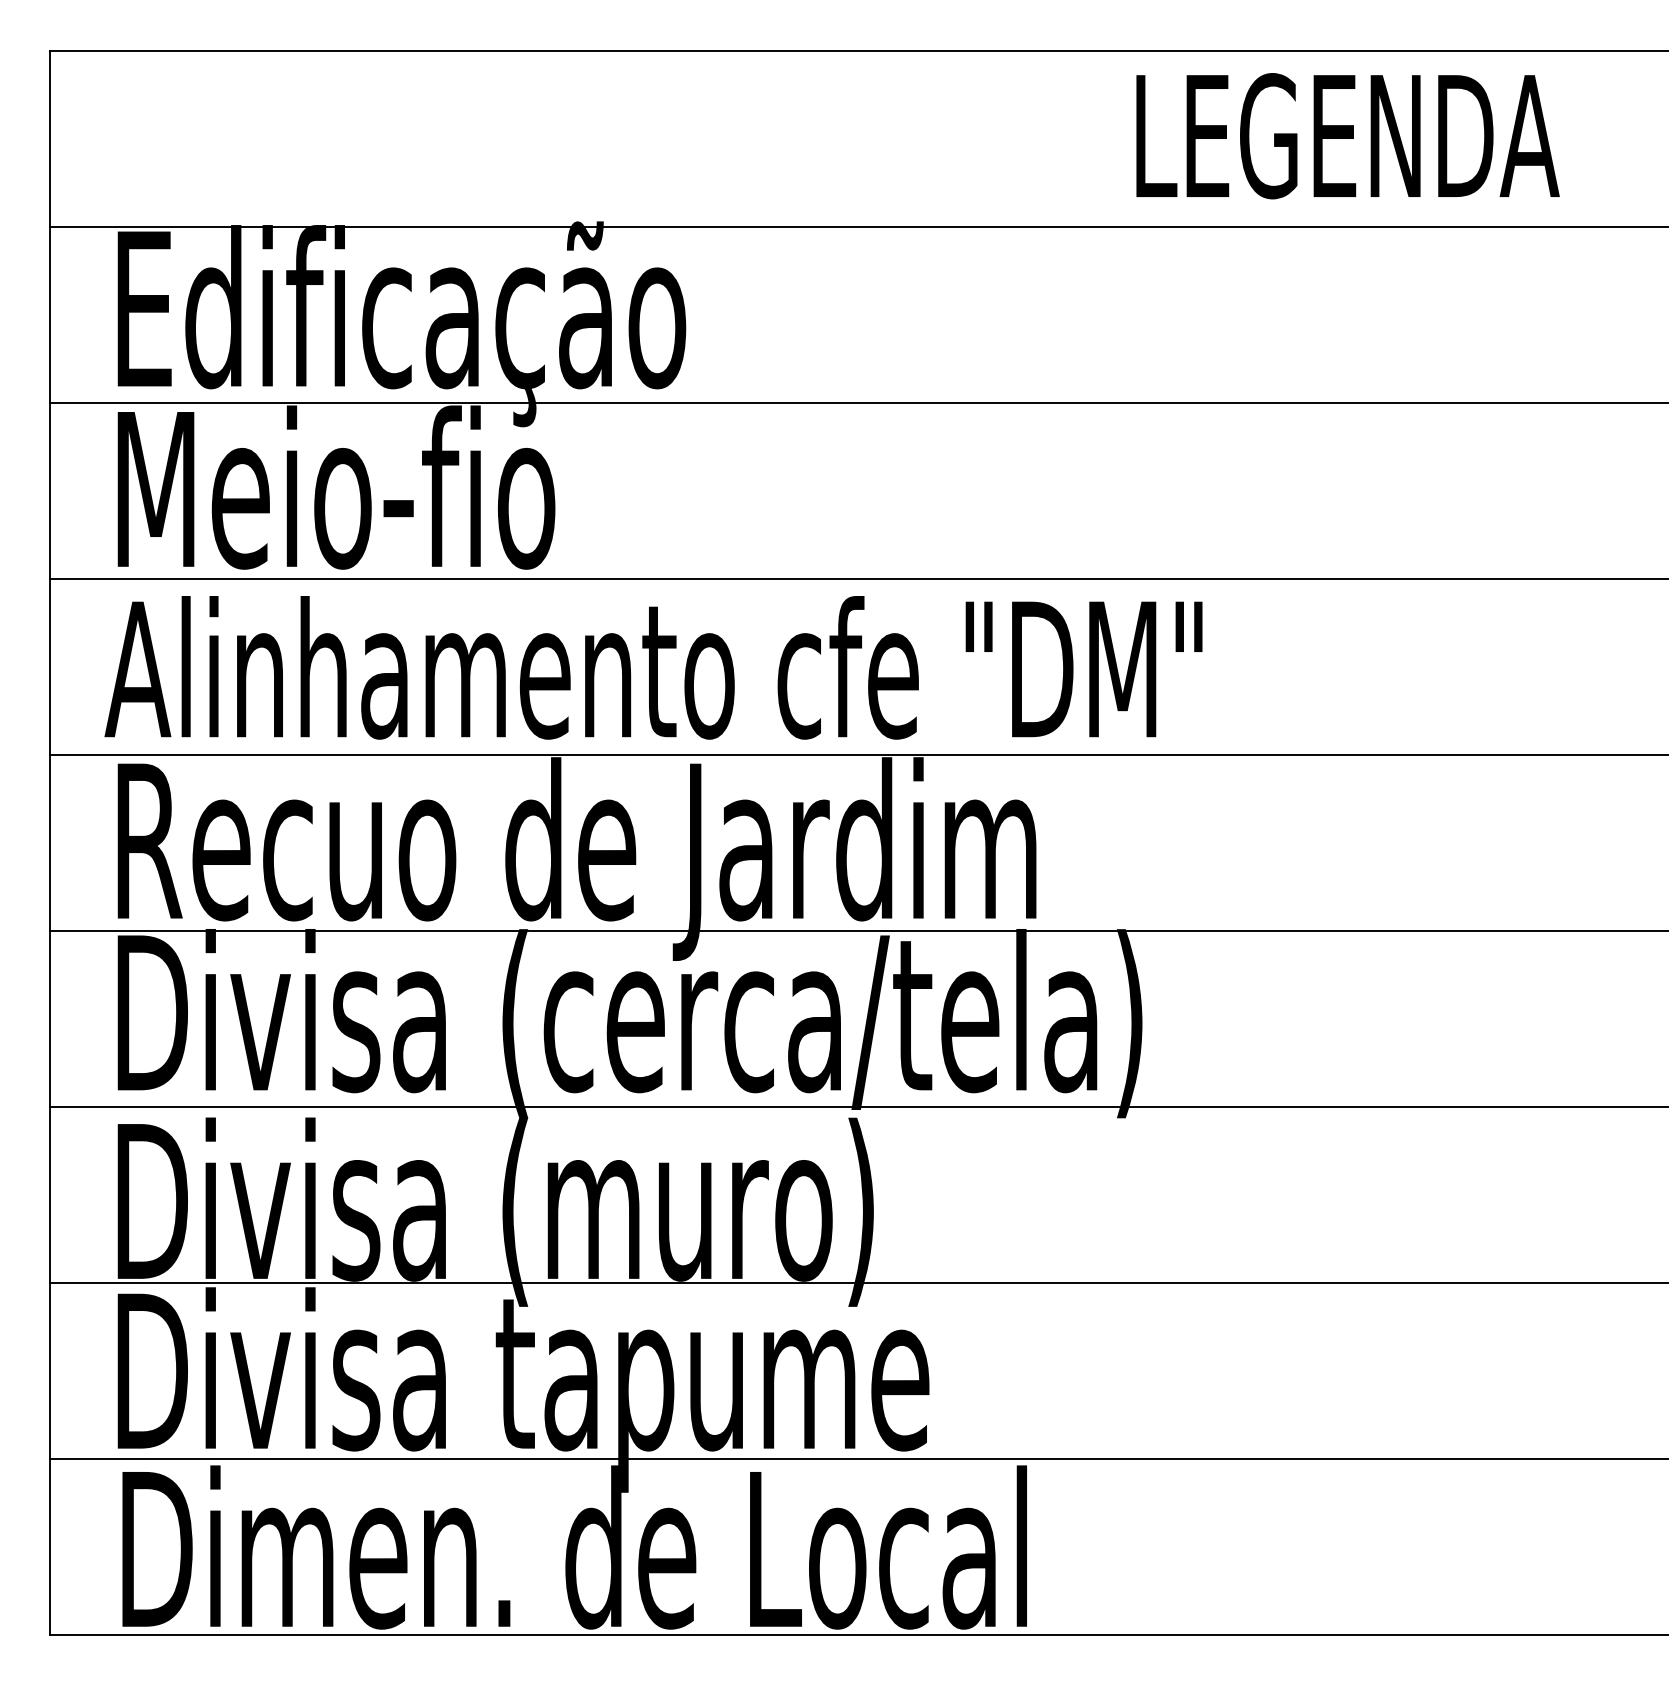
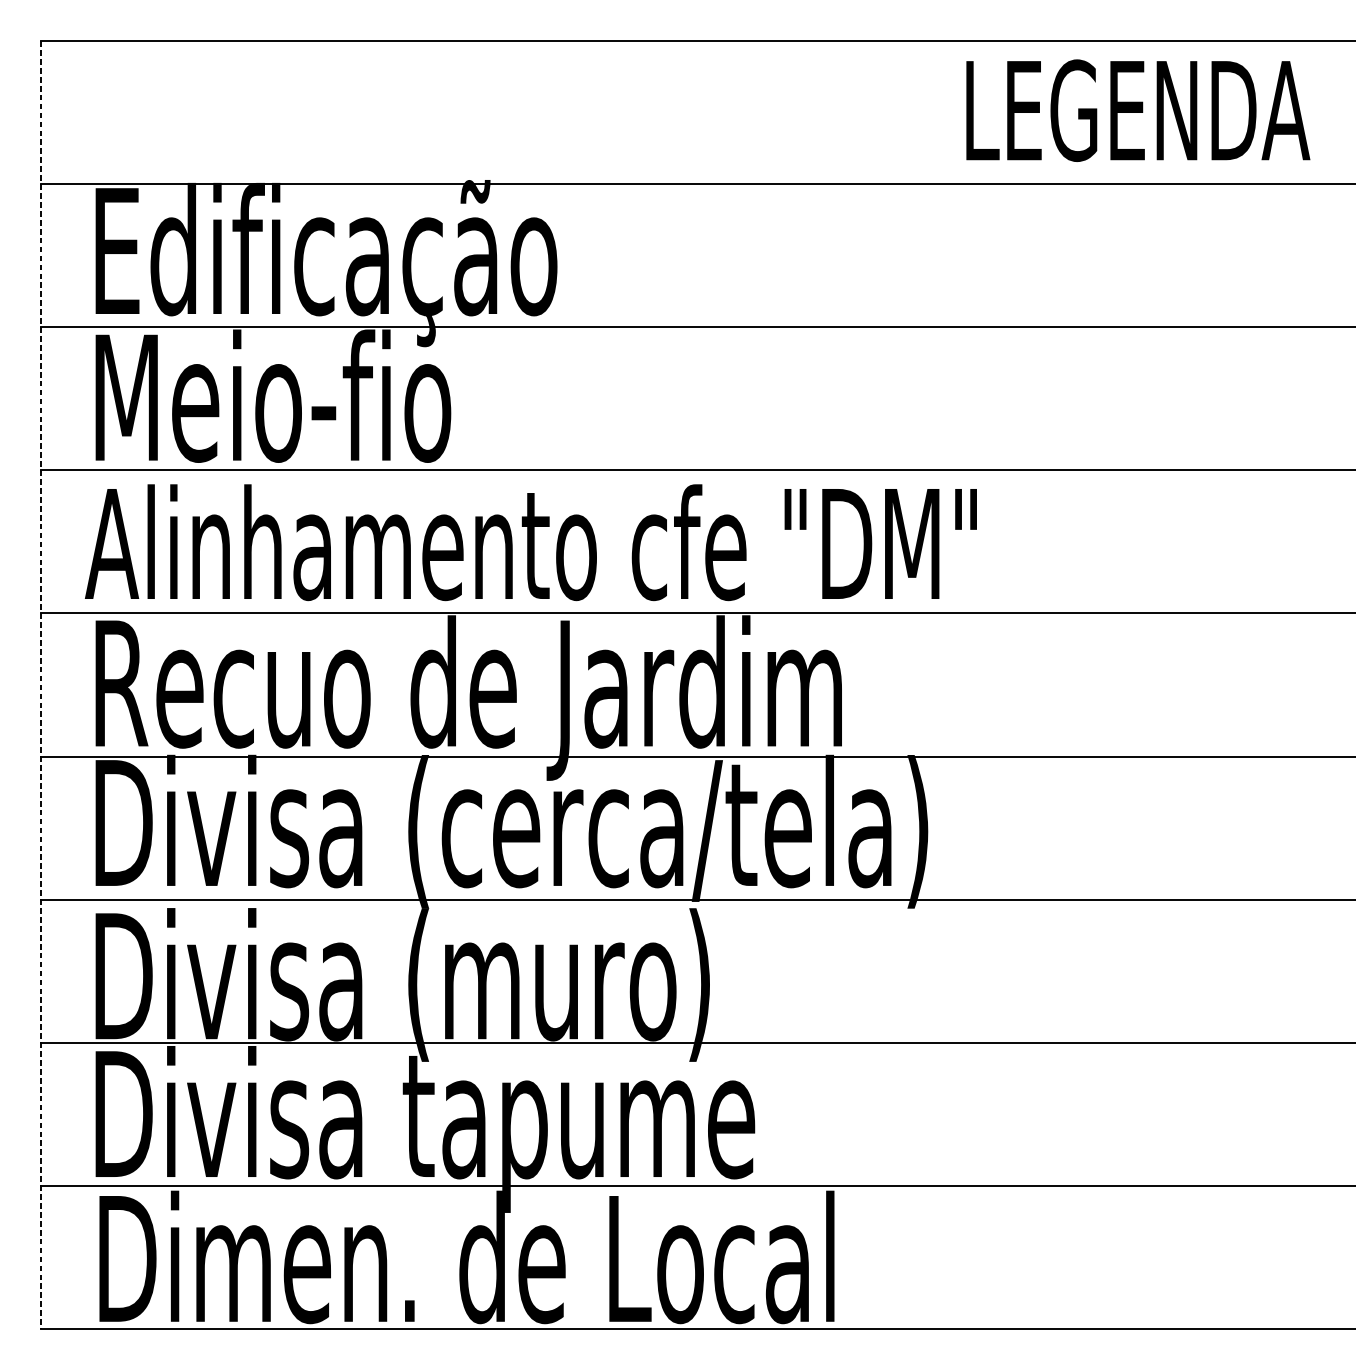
text: (1347, 136) -> (1137, 110), moved
line: (50, 843) -> (41, 685), solid -> dashed

